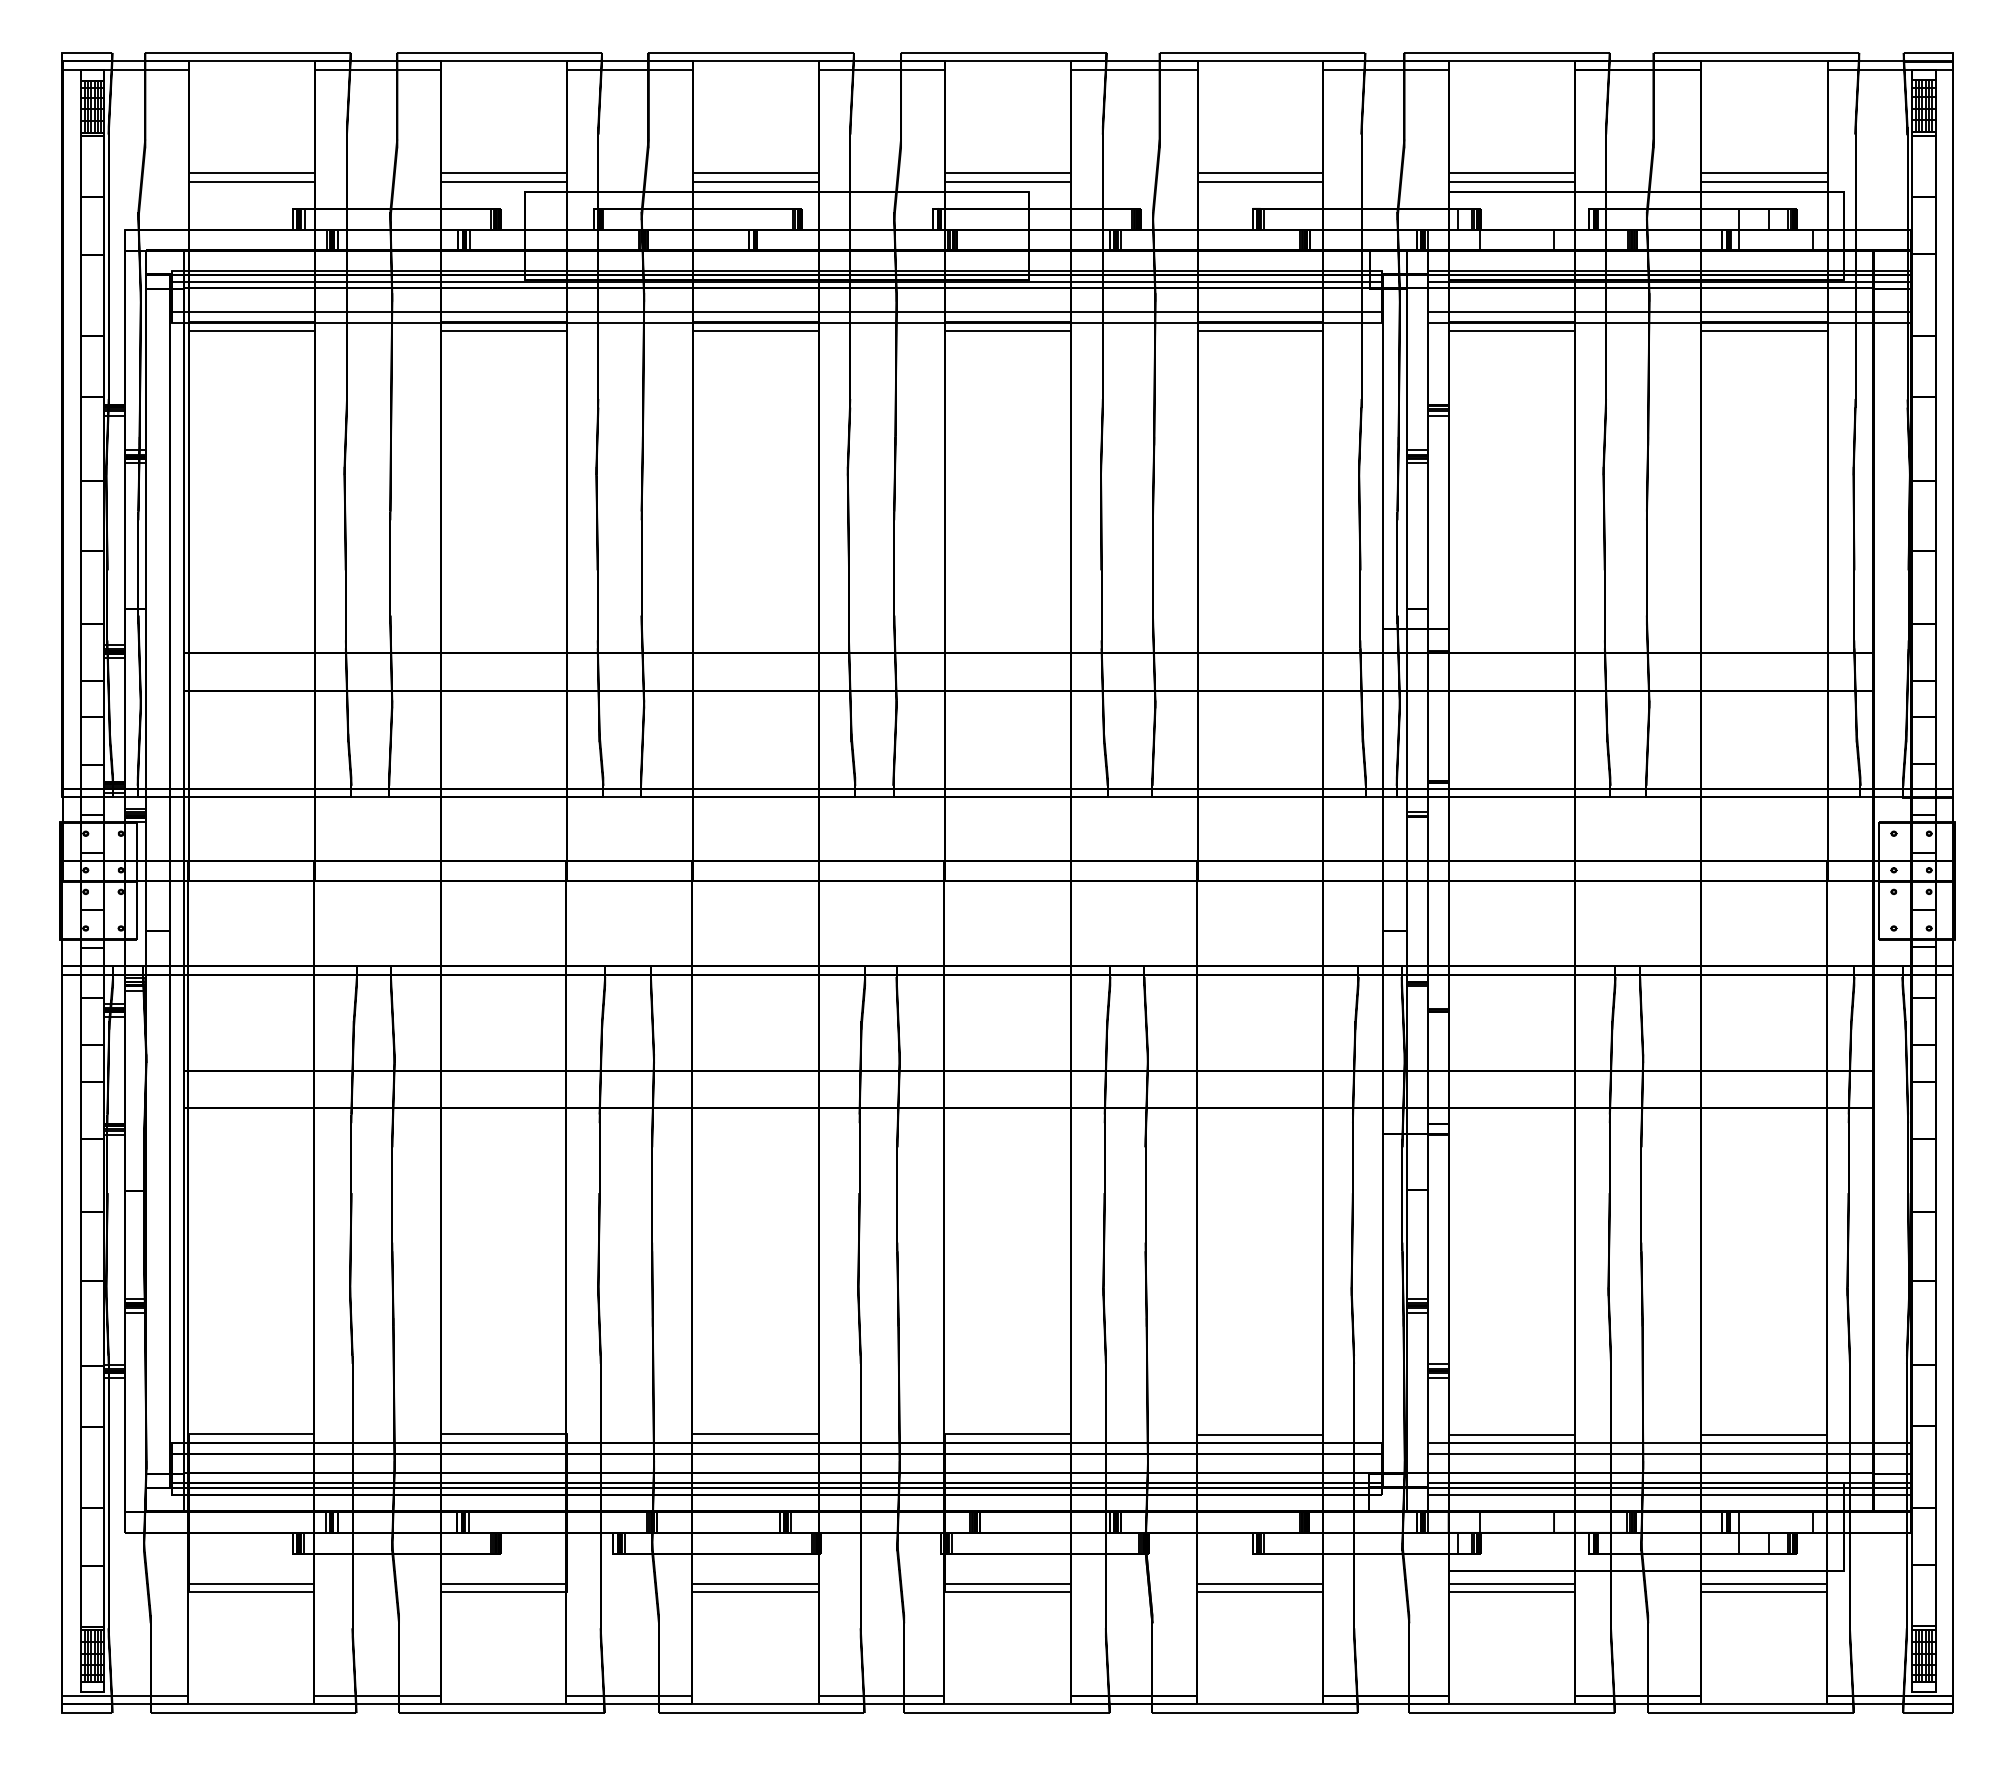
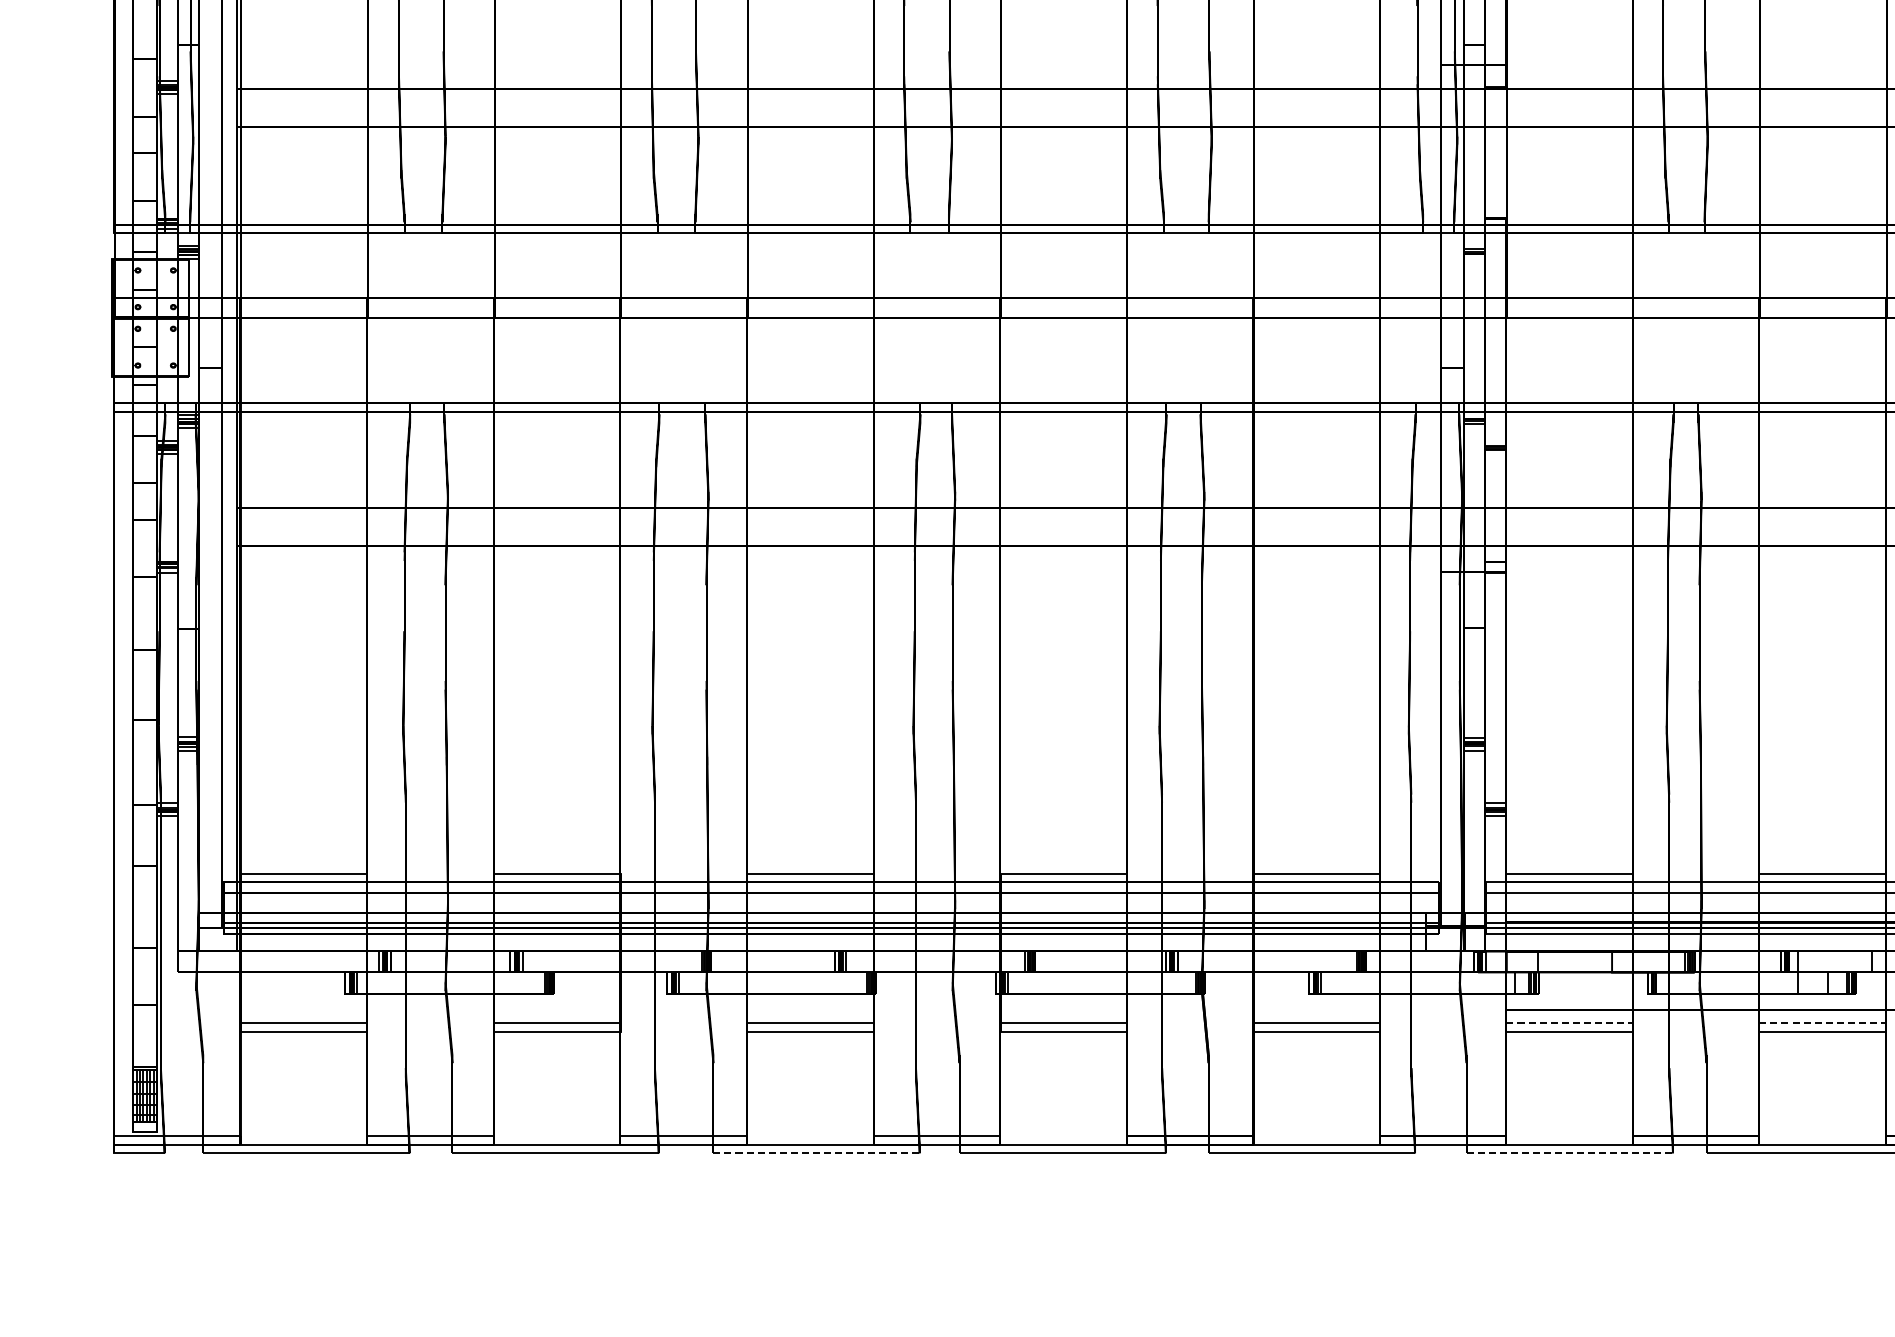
line: (1517, 1583) -> (1575, 1023), solid -> dashed
line: (1769, 1583) -> (1828, 1023), solid -> dashed
line: (761, 1713) -> (816, 1153), solid -> dashed
line: (1511, 1713) -> (1569, 1153), solid -> dashed

